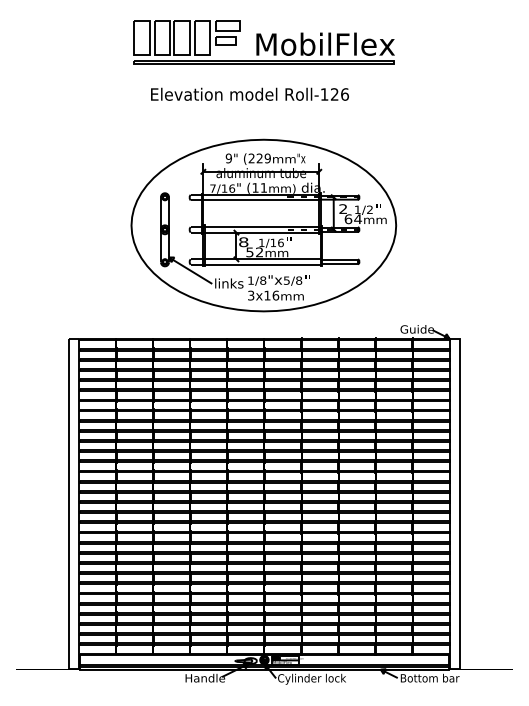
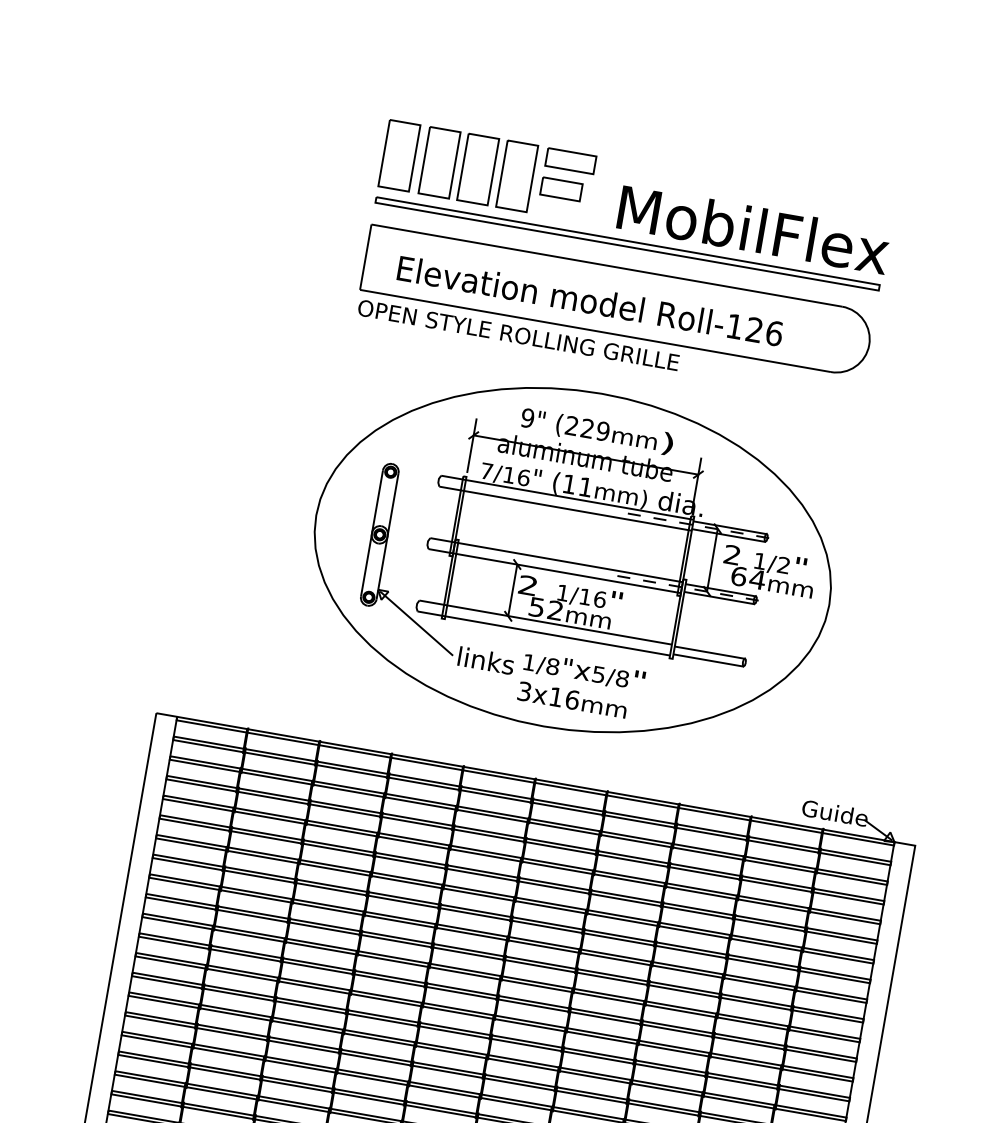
part: (263, 97) -> (615, 311), added
text: (301, 158) -> (668, 442), "x -> )
text: (243, 242) -> (527, 586), 8 -> 2

